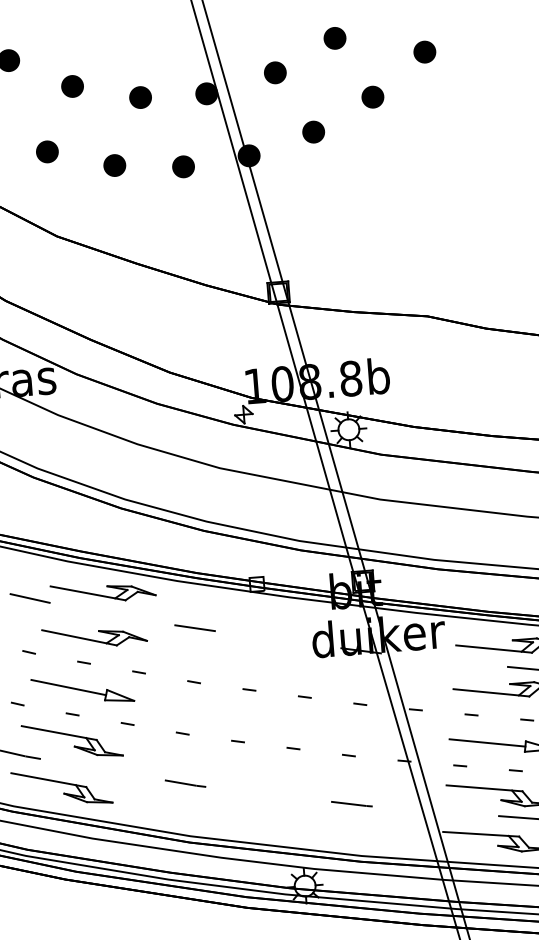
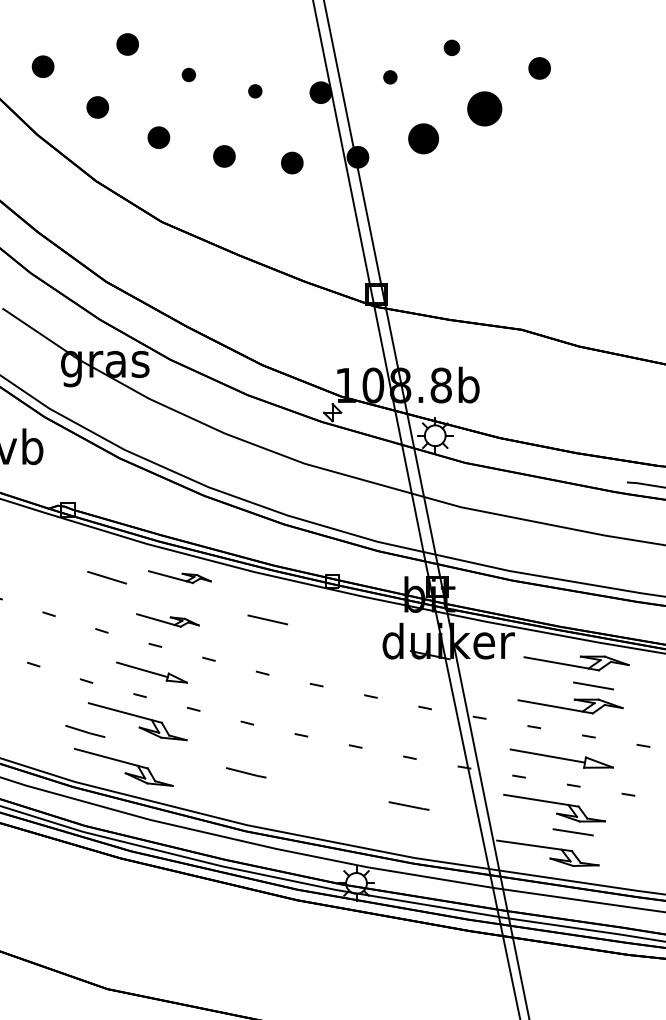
part: (334, 38) -> (451, 47), size x0.7
part: (275, 73) -> (390, 77), size x0.6
part: (72, 86) -> (188, 74), size x0.6
part: (372, 96) -> (484, 108), size x1.6
part: (140, 97) -> (255, 91), size x0.6
part: (313, 131) -> (423, 138), size x1.4
part: (102, 591) -> (179, 576), size x0.6
part: (94, 636) -> (167, 620), size x0.6
part: (82, 690) -> (151, 672), size x0.7

